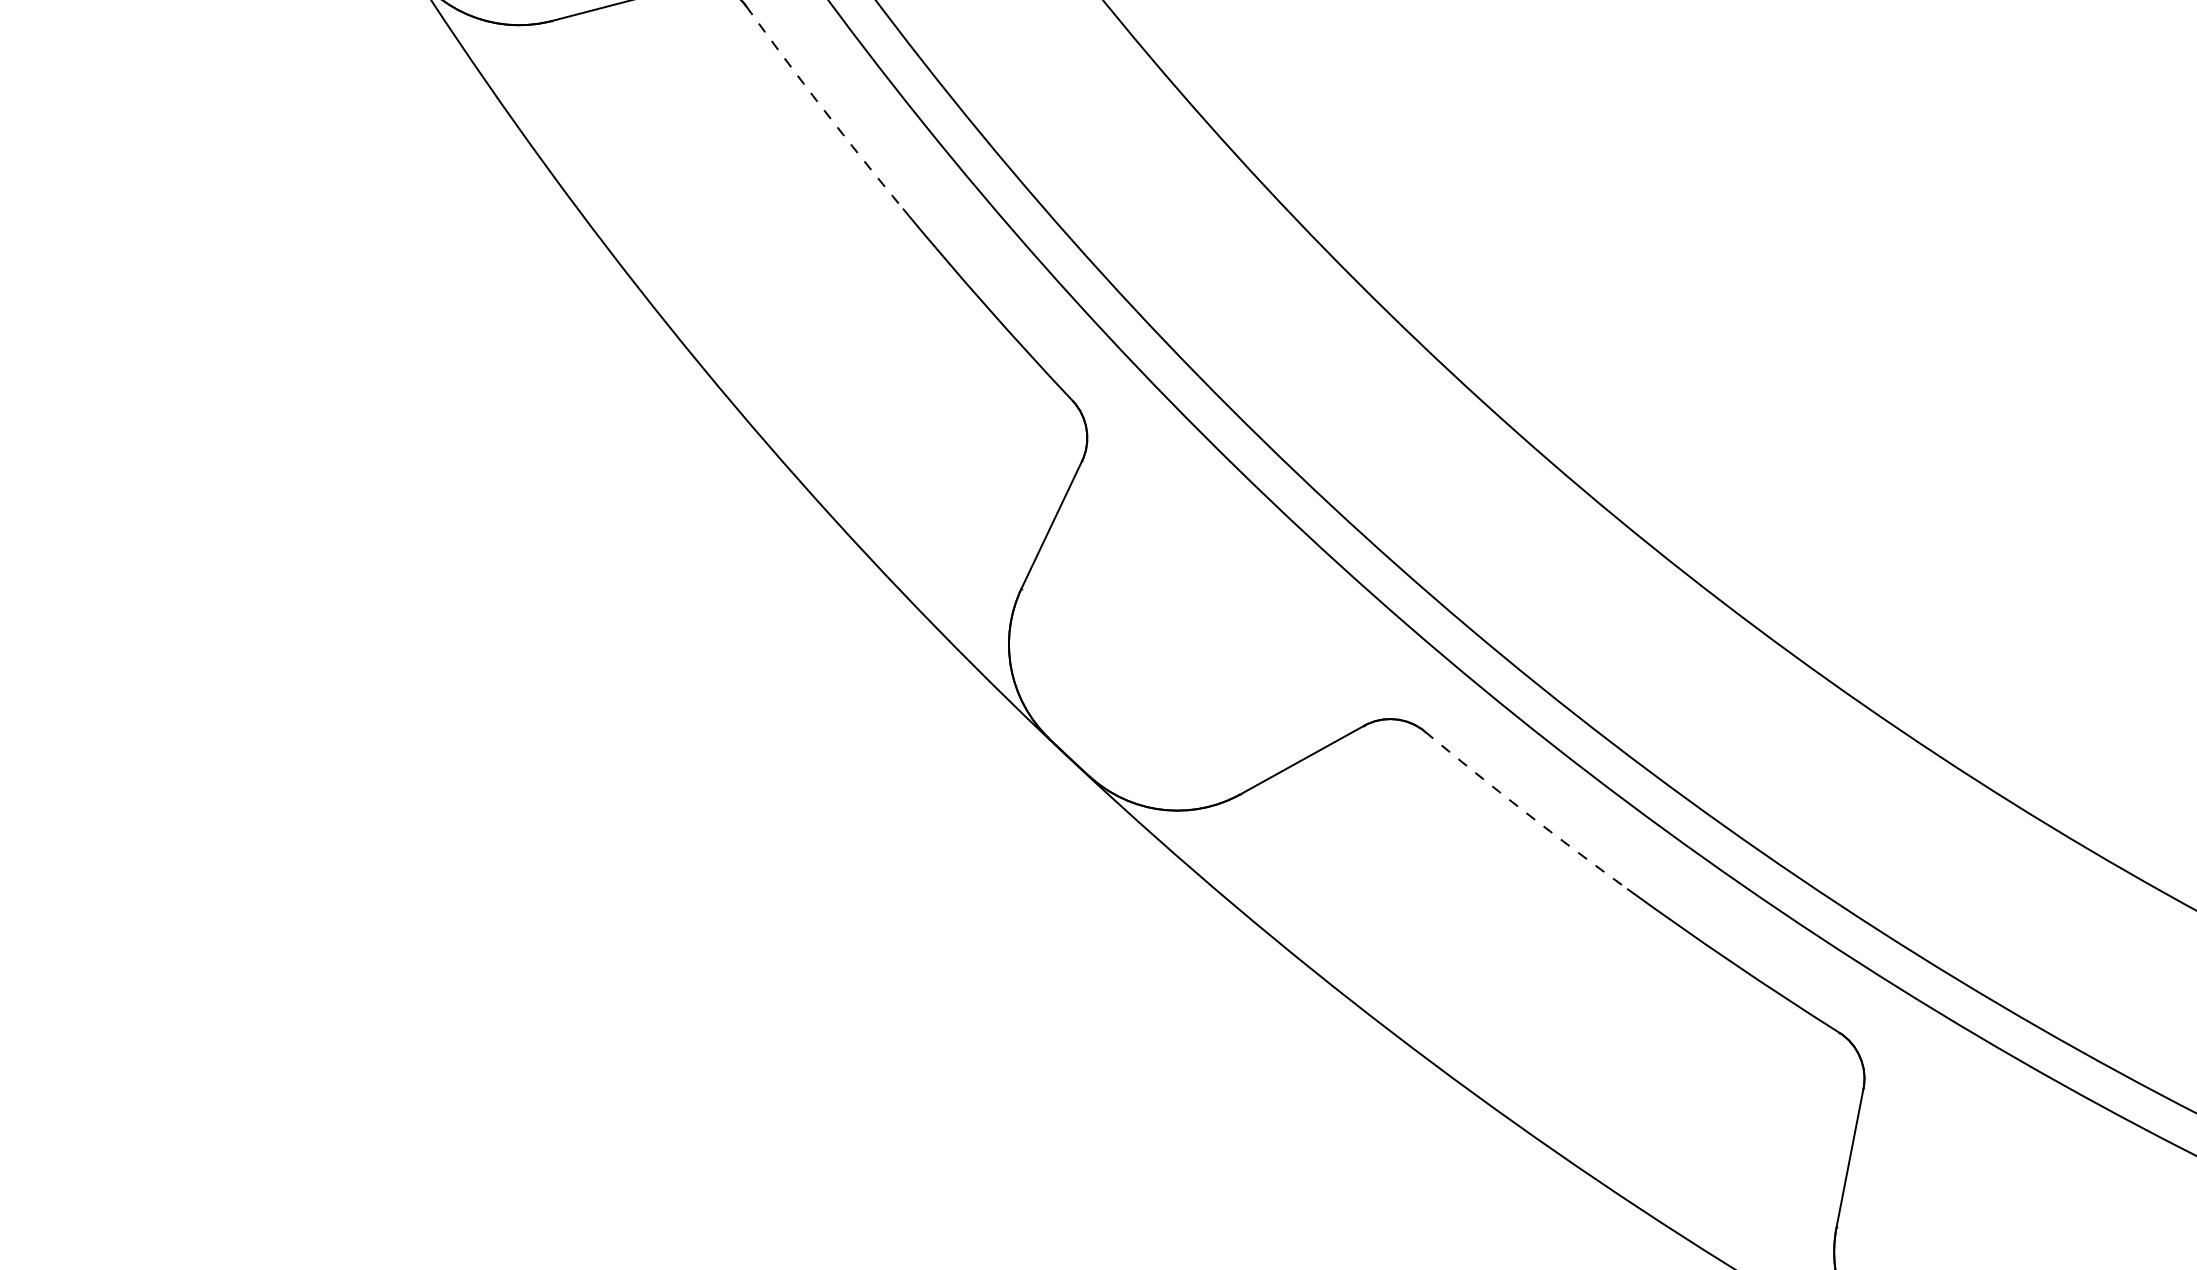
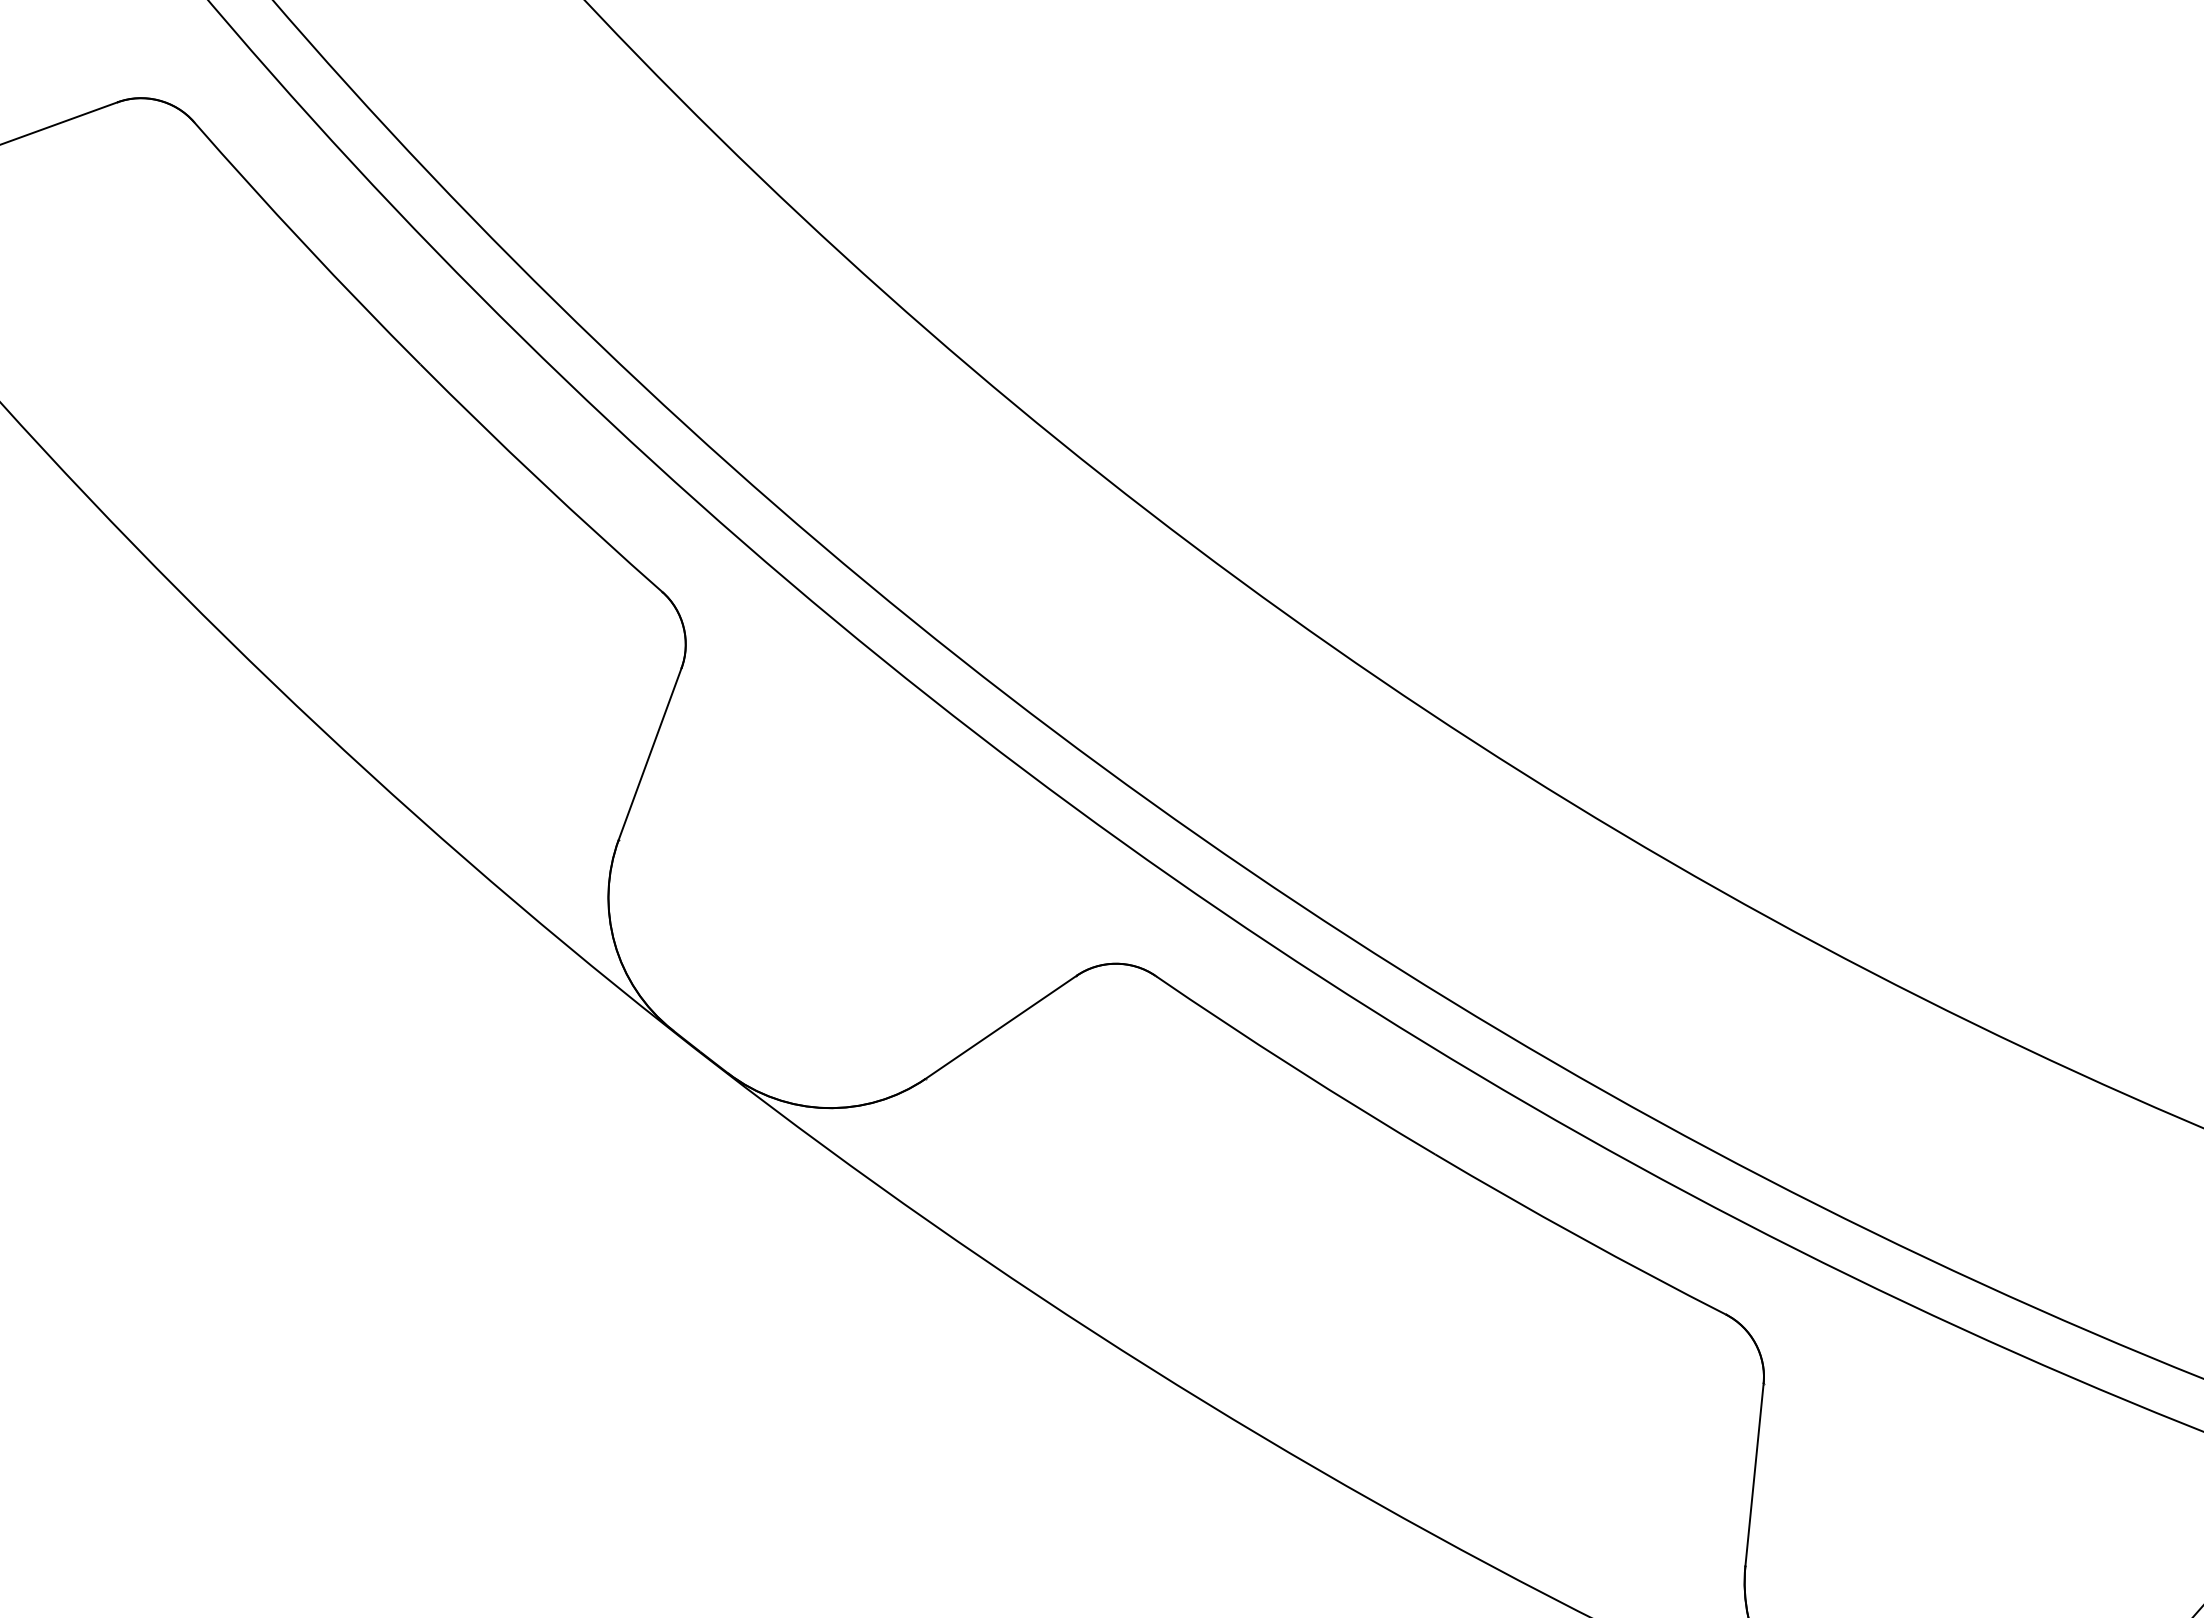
arc: (822, 108) -> (304, 244), dashed -> solid
arc: (1524, 811) -> (1293, 1067), dashed -> solid

